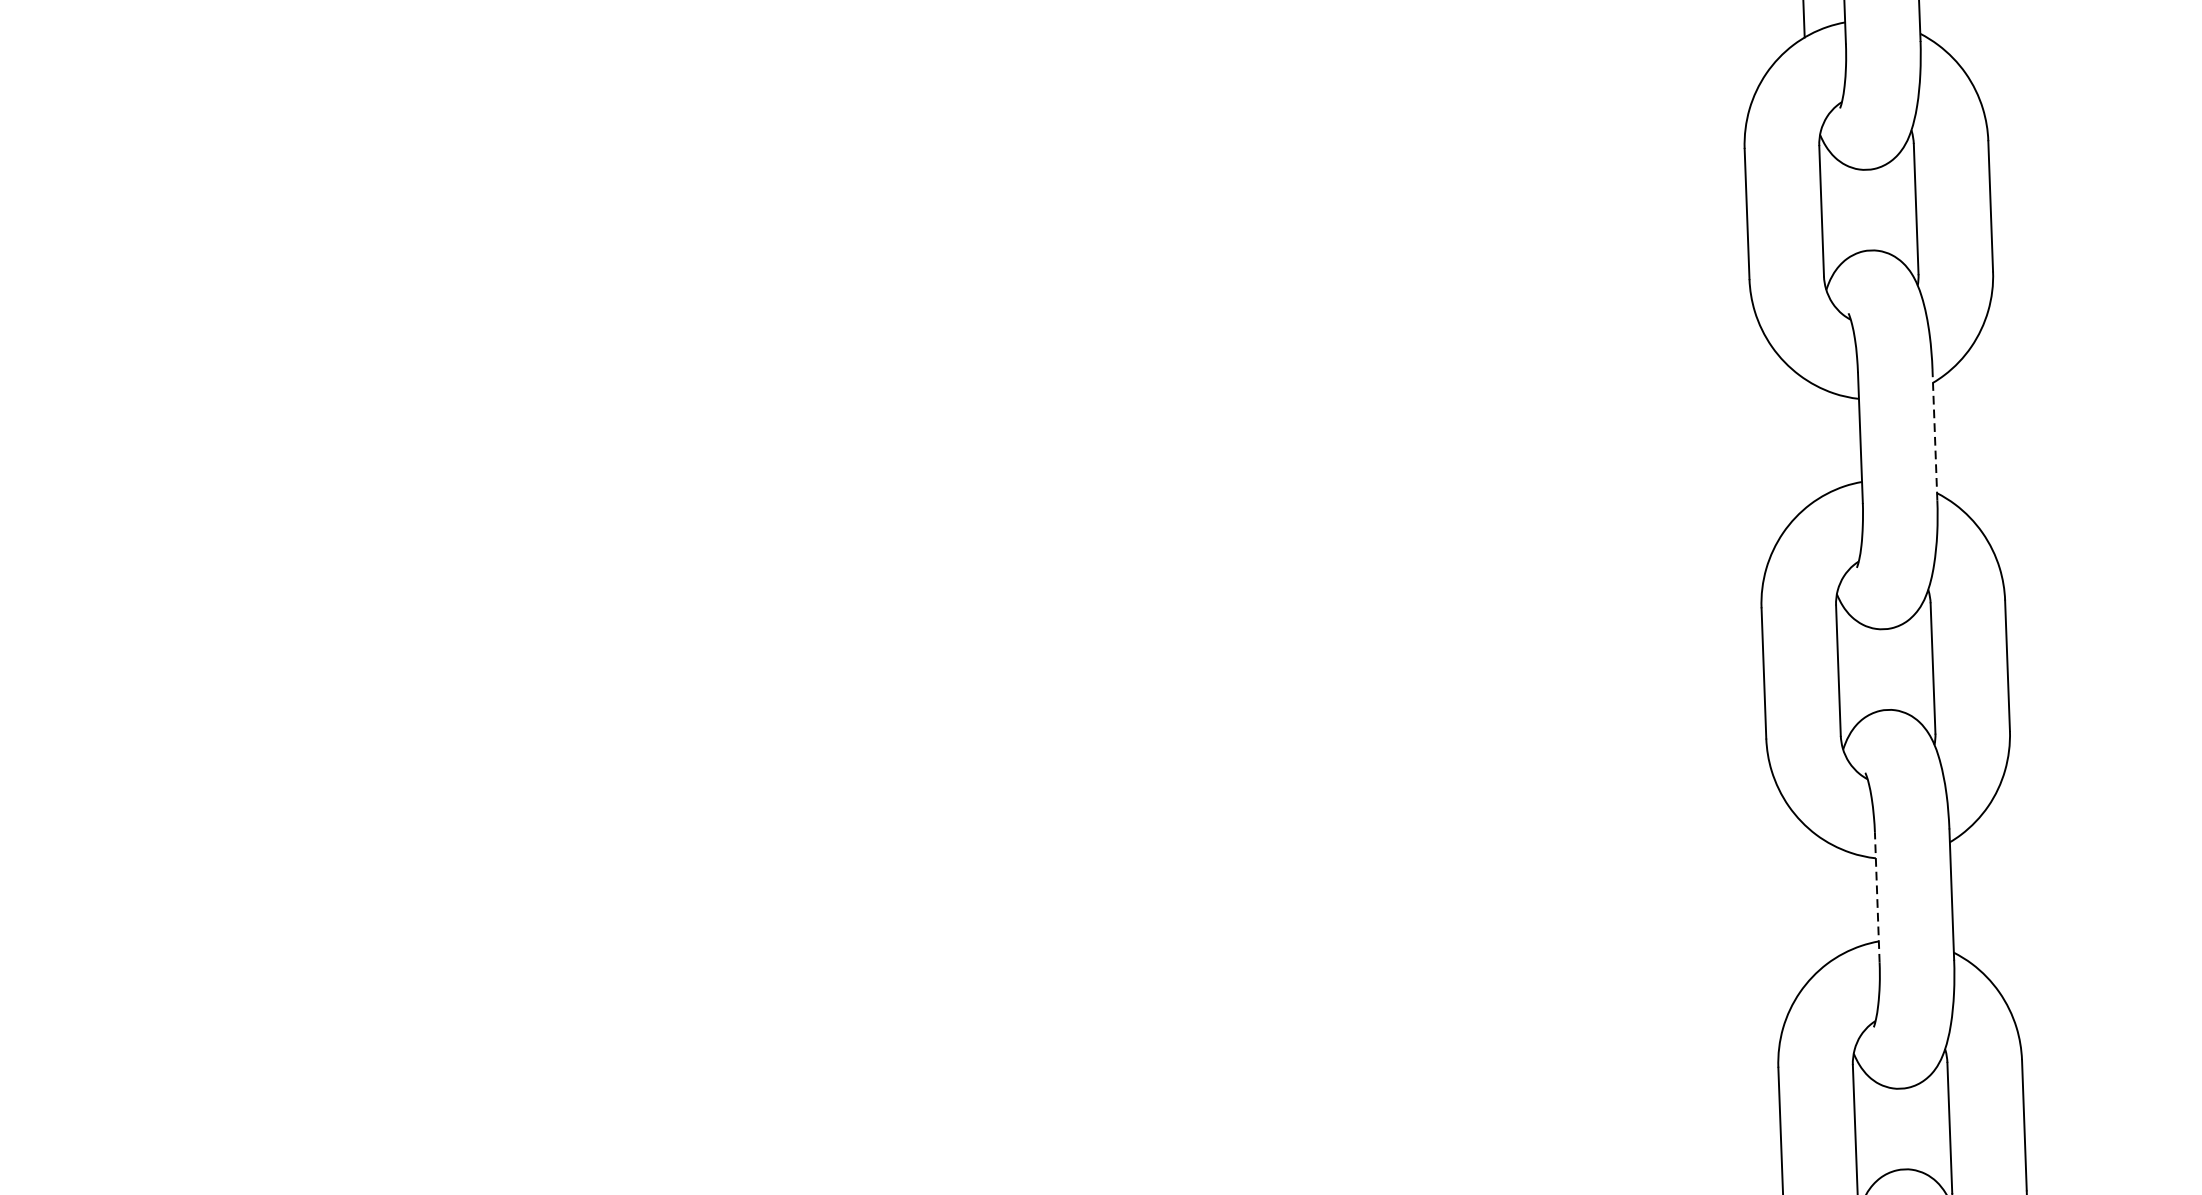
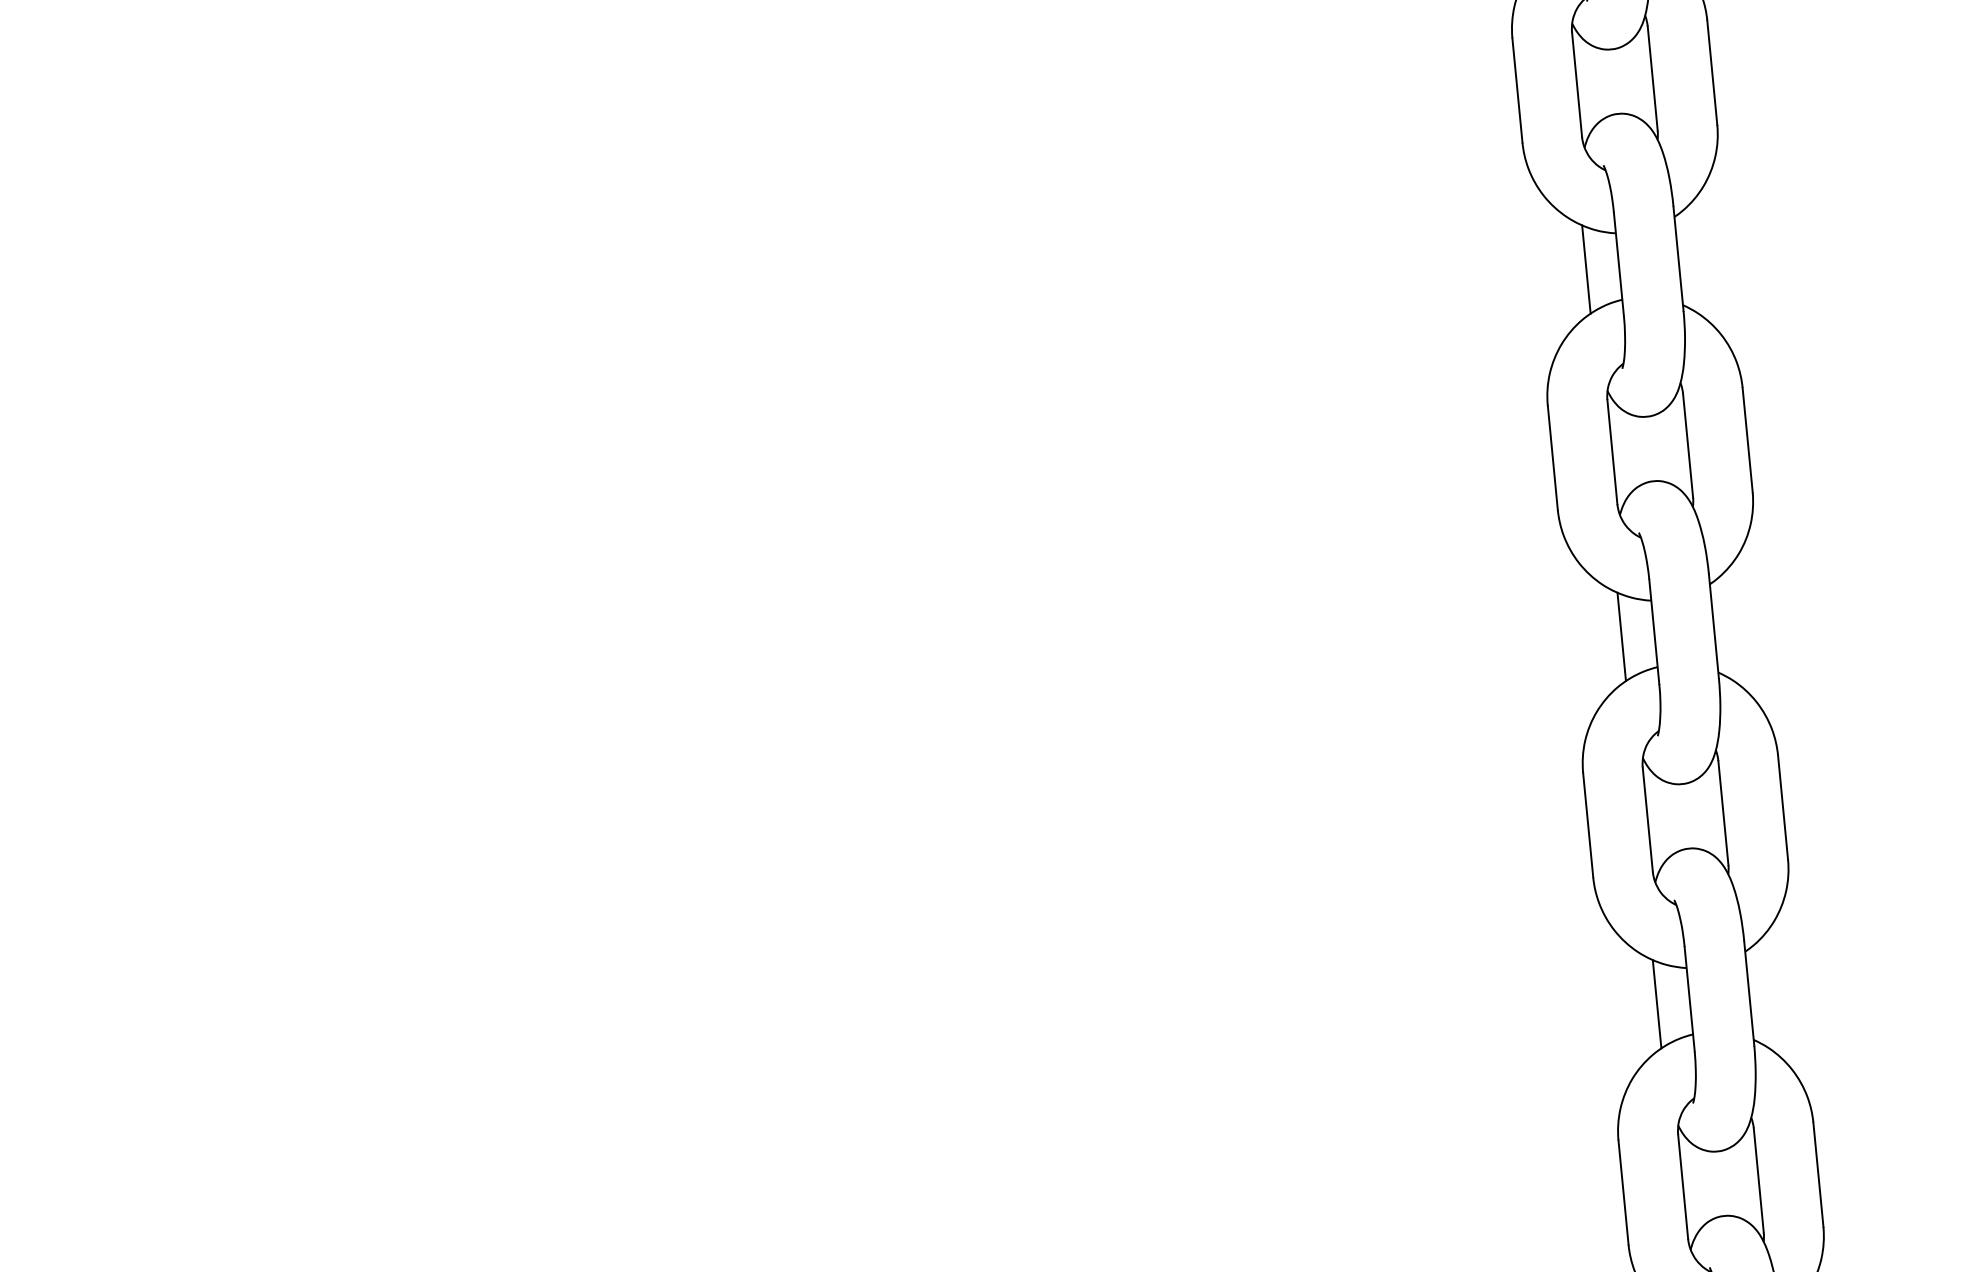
line: (1934, 434) -> (1678, 258), dashed -> solid
line: (1819, 441) -> (1586, 269), added
line: (1877, 896) -> (1654, 631), dashed -> solid
line: (1836, 900) -> (1621, 636), added

